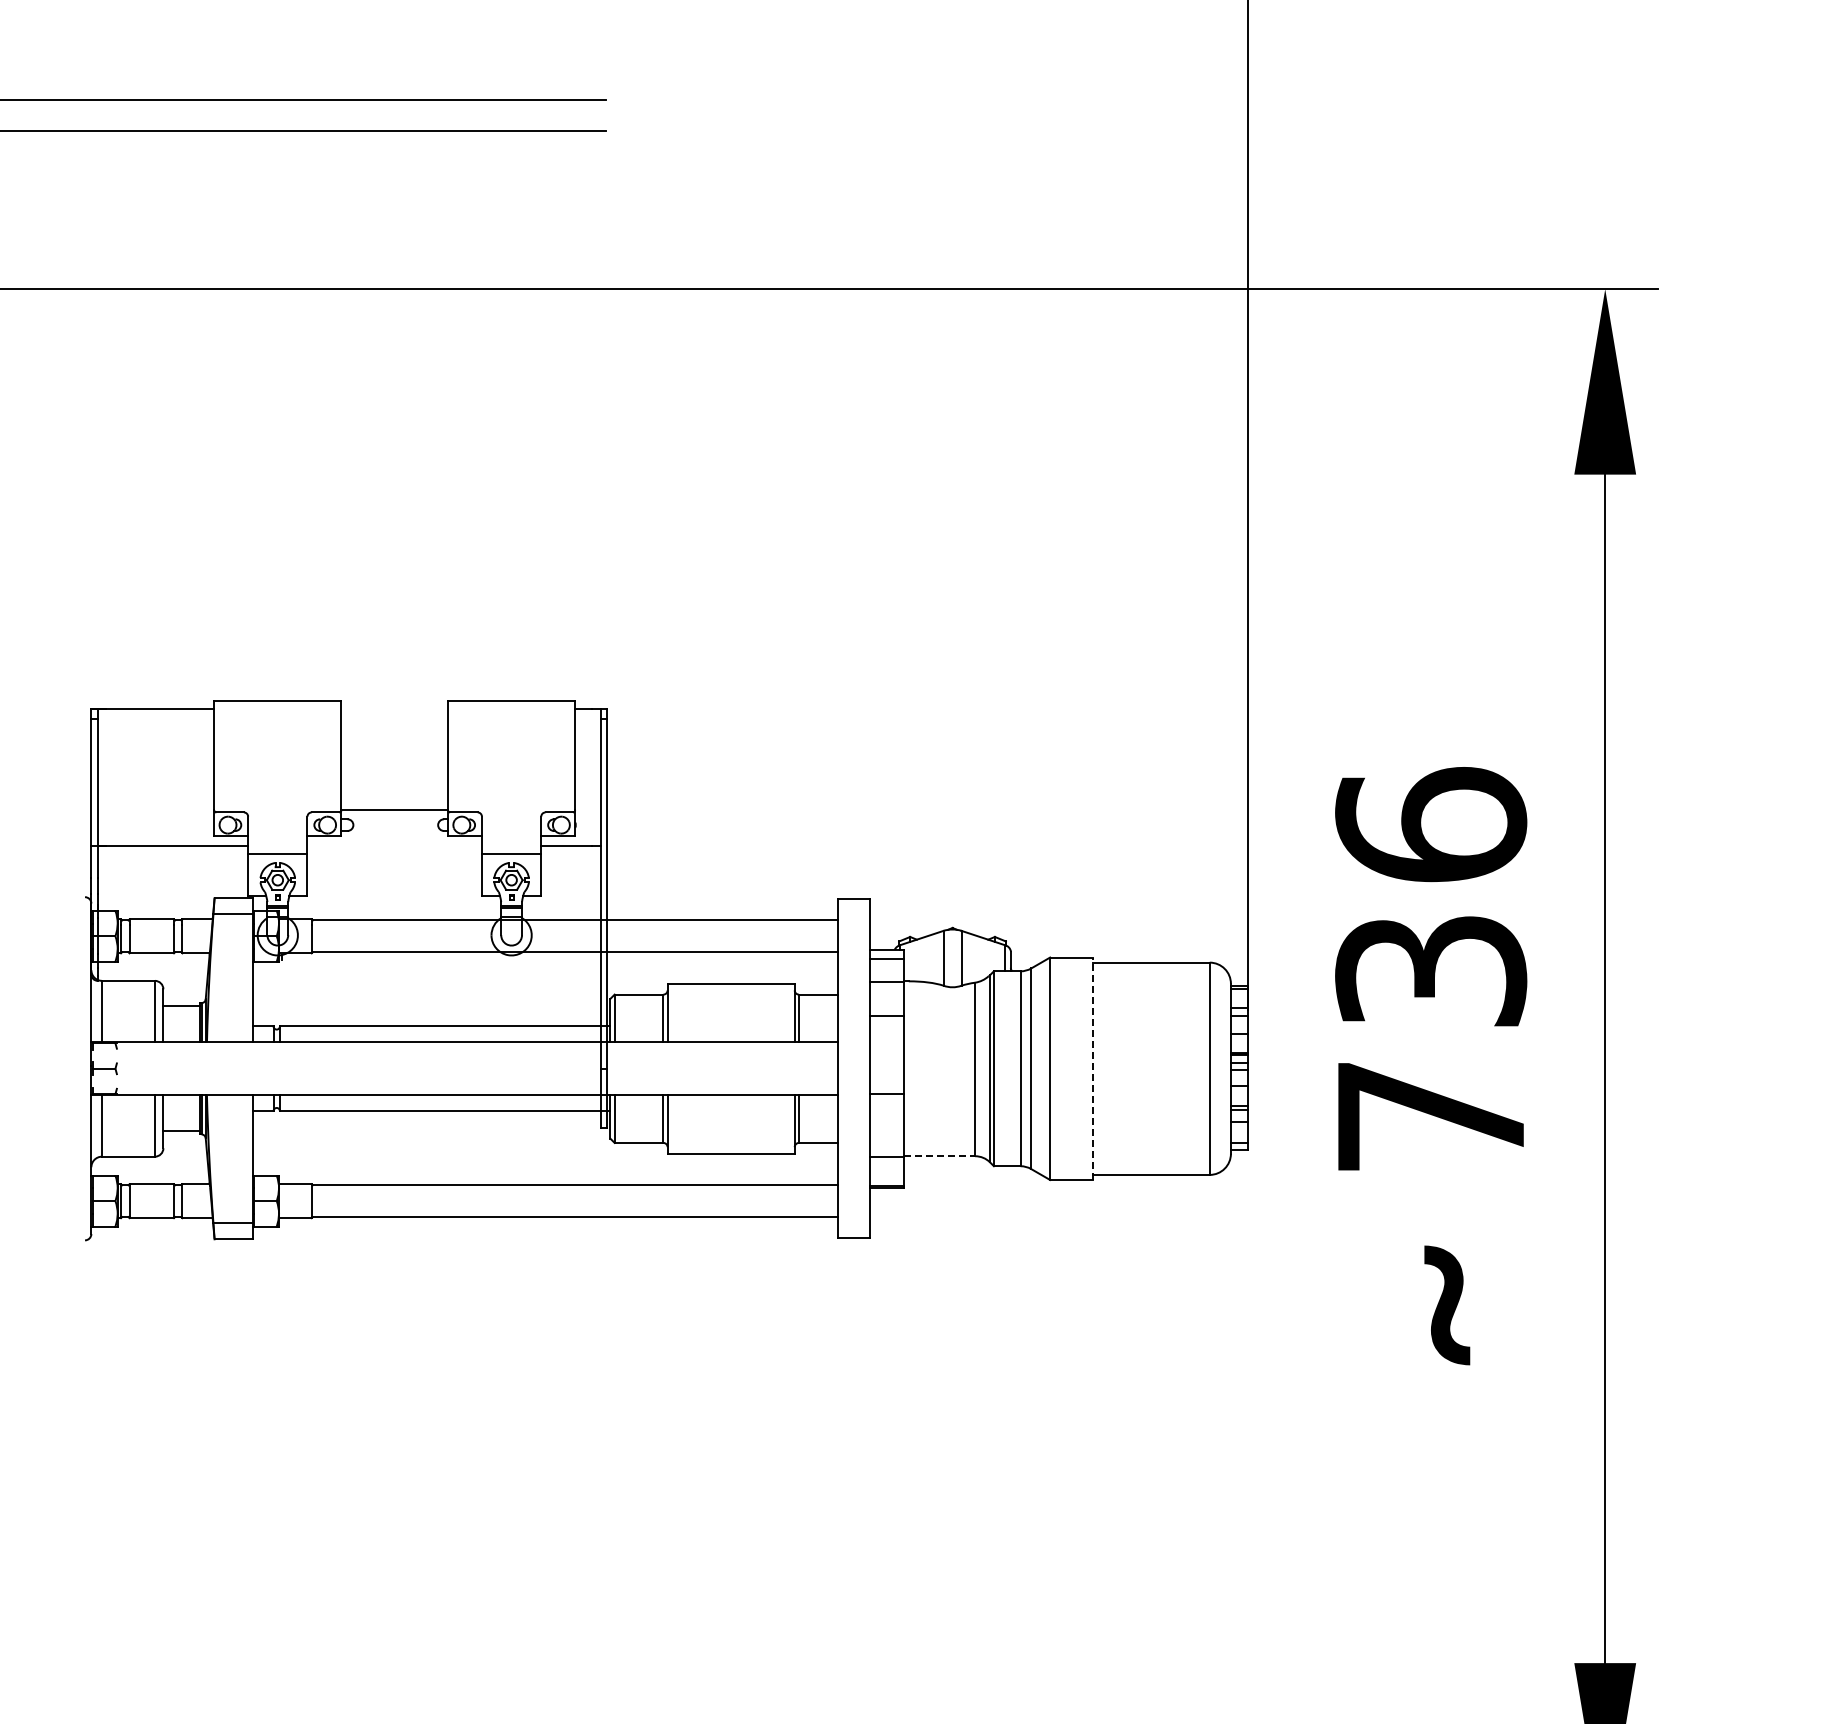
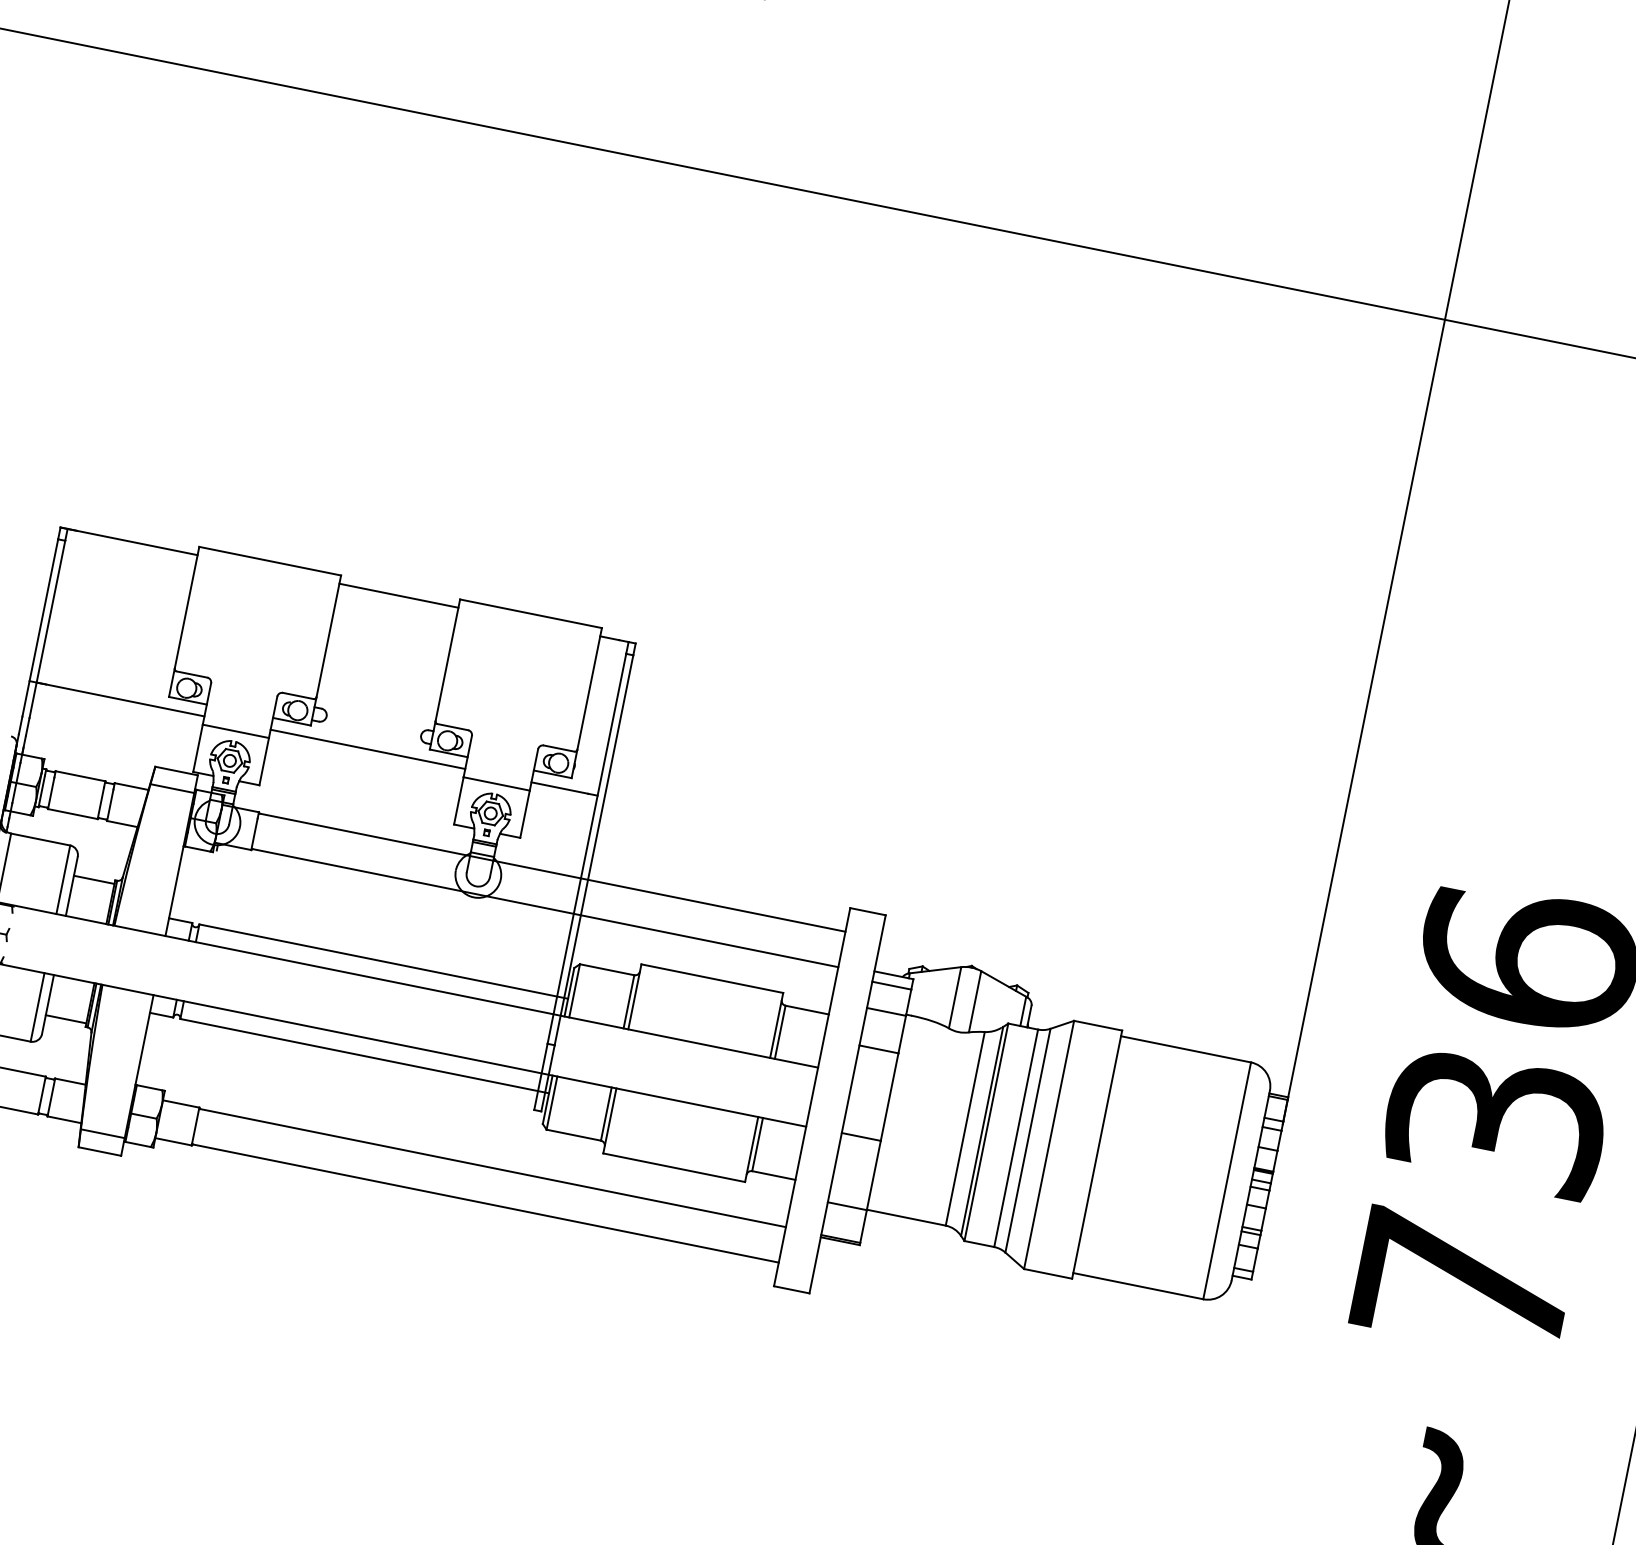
line: (394, 809) -> (398, 595), moved
line: (394, 846) -> (367, 749), added
line: (1093, 1068) -> (1097, 1154), dashed -> solid
line: (940, 1156) -> (907, 1218), dashed -> solid

